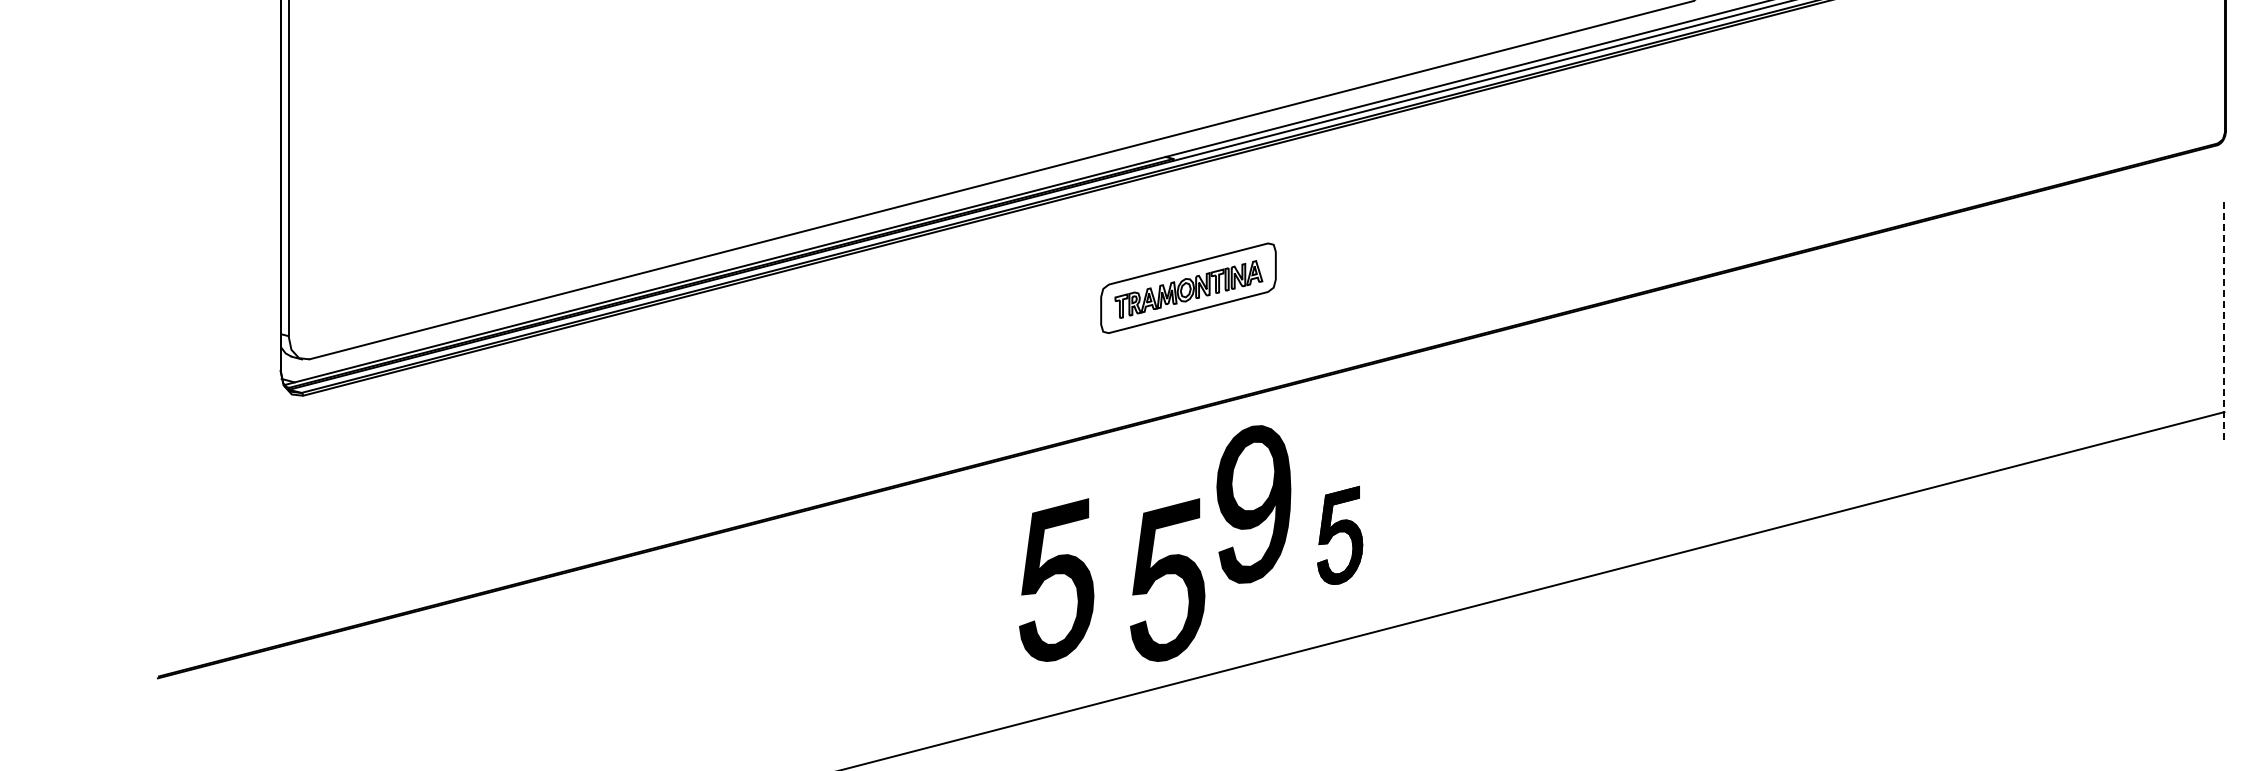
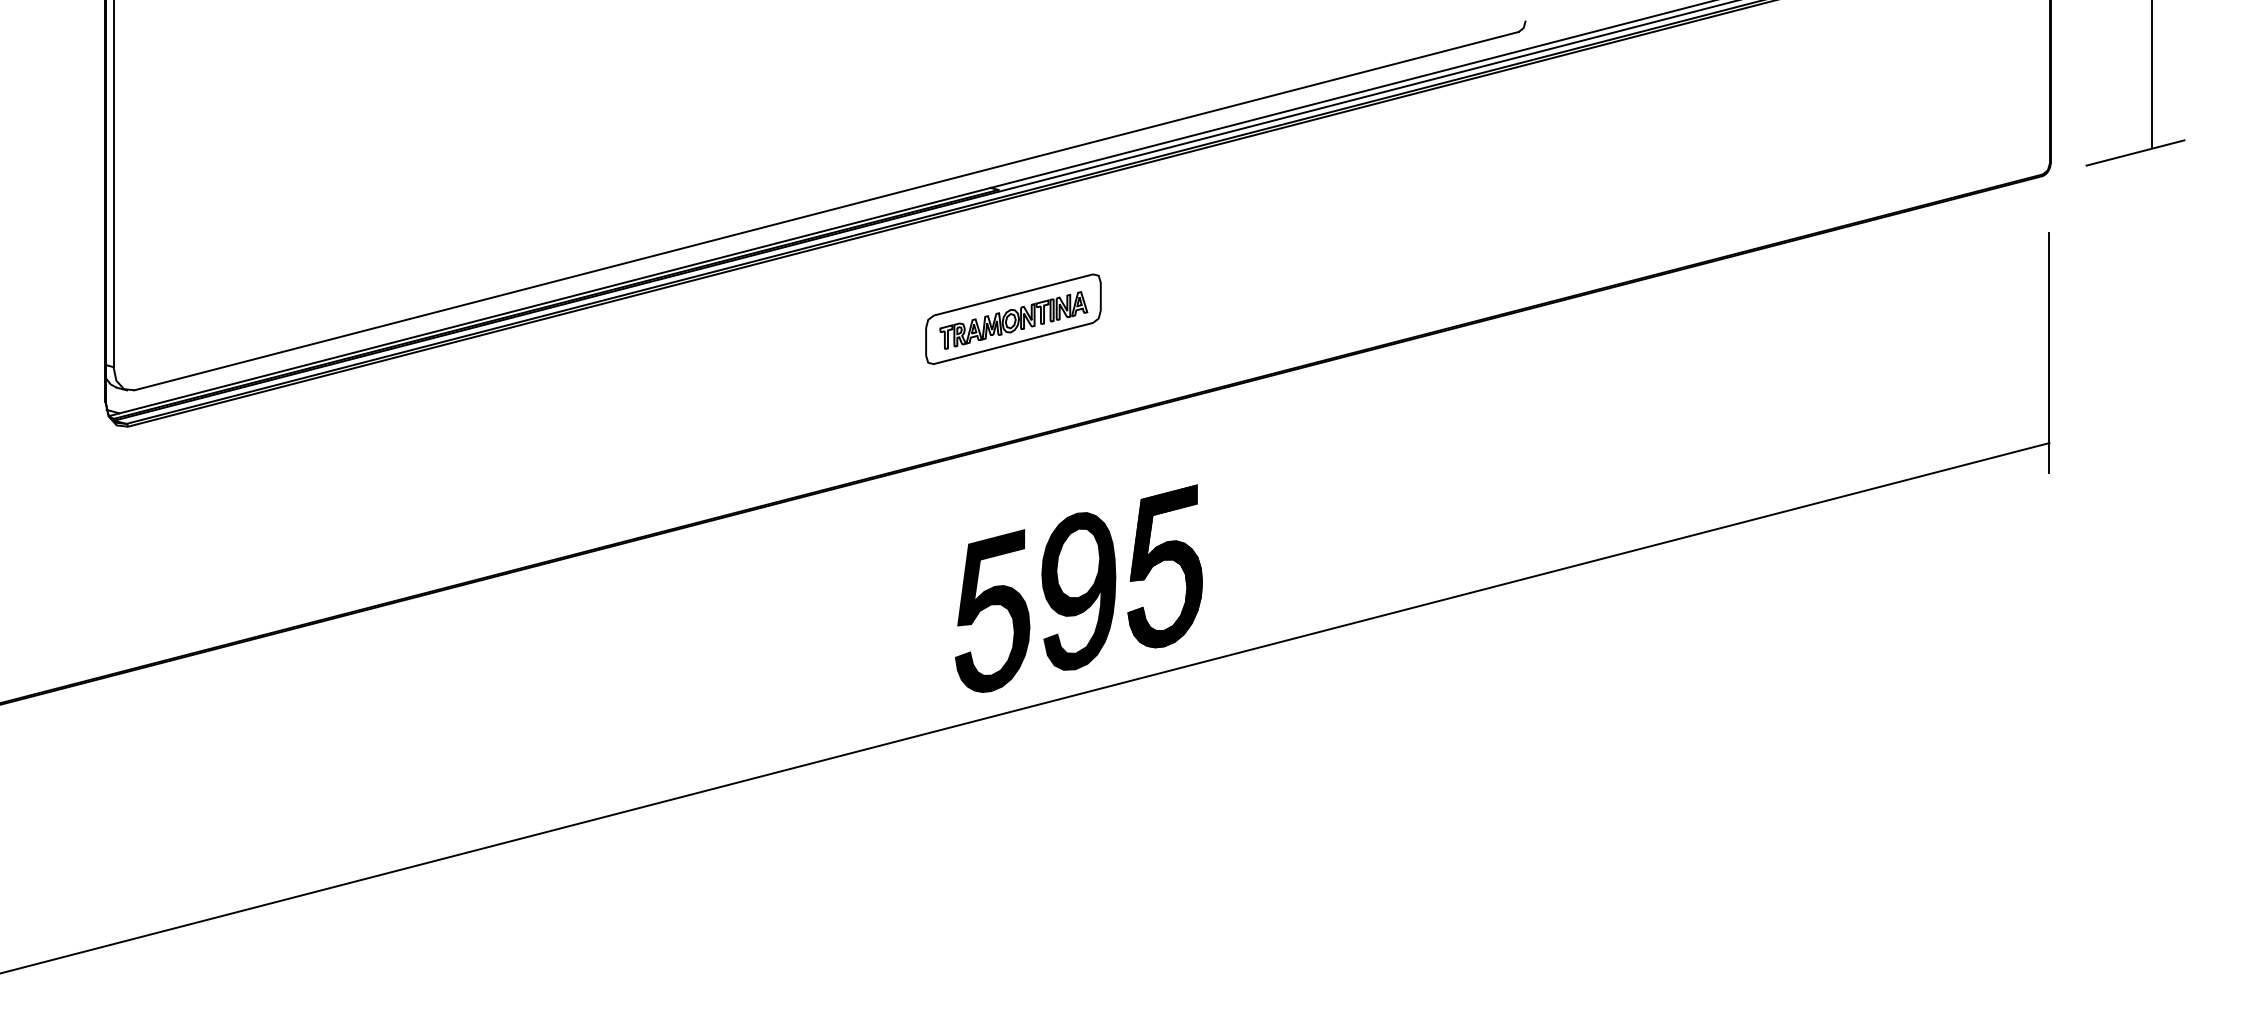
line: (2224, 322) -> (2049, 353), dashed -> solid
part: (1253, 504) -> (1078, 591), moved
part: (1339, 535) -> (1164, 566), size x1.67
part: (1056, 579) -> (881, 610), removed

